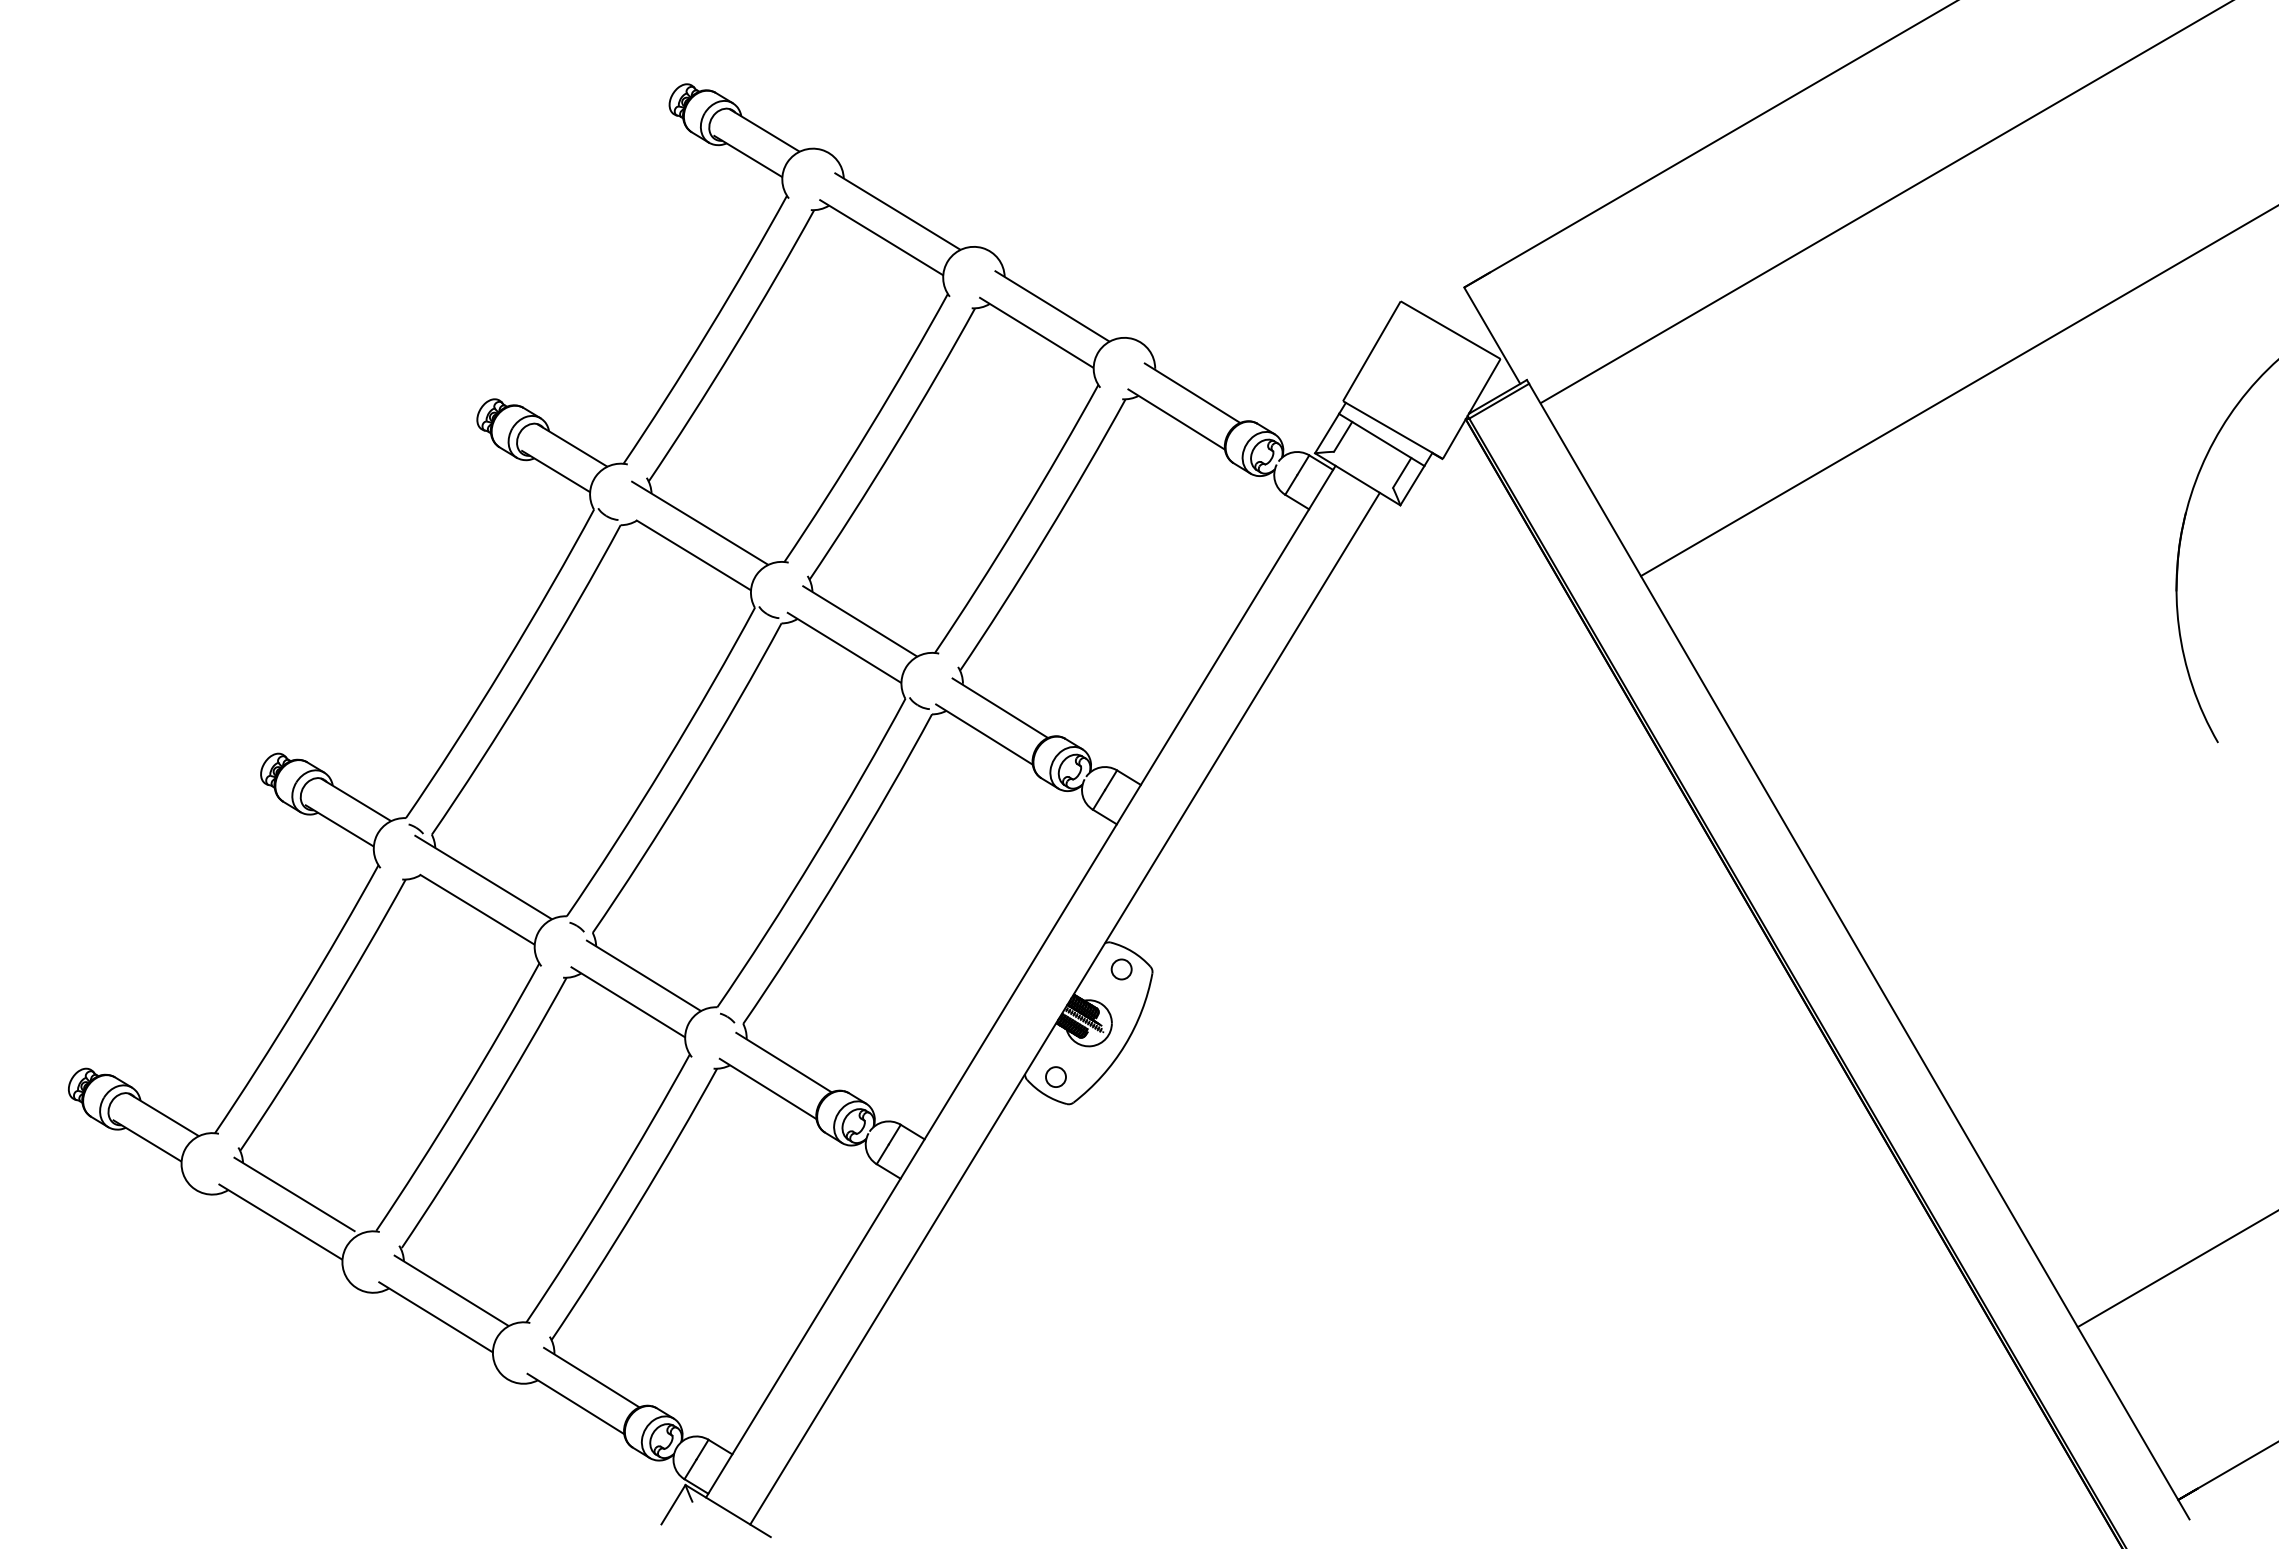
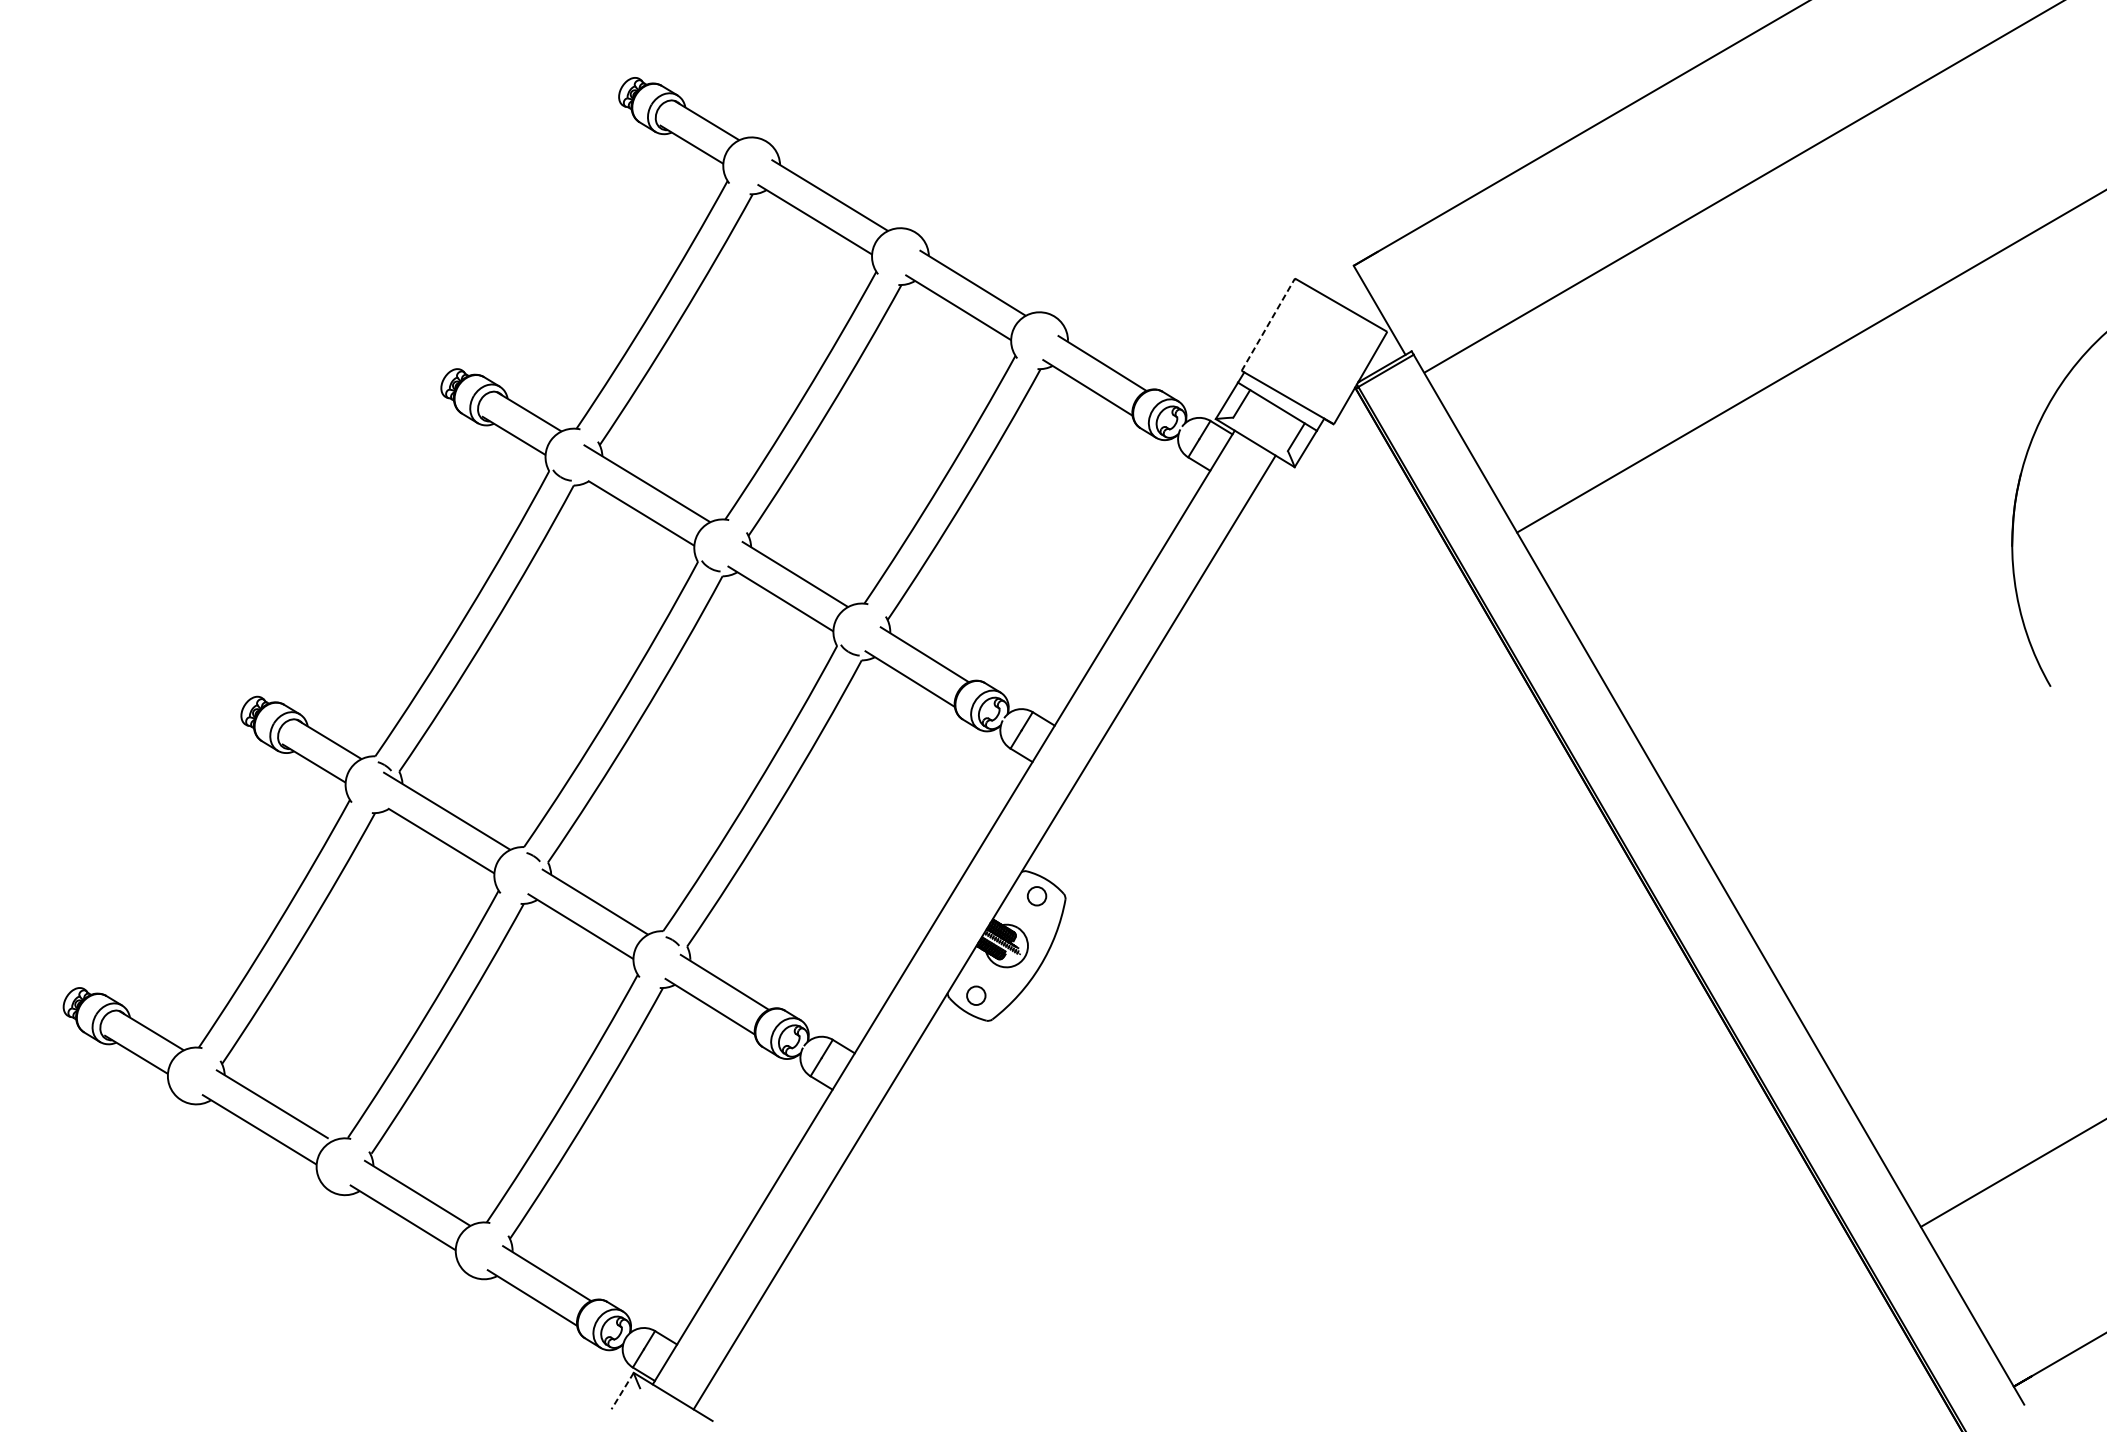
line: (1372, 350) -> (1268, 324), solid -> dashed
line: (673, 1505) -> (622, 1391), solid -> dashed

